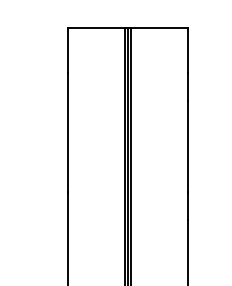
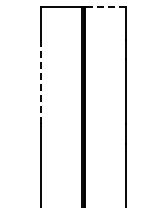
line: (160, 27) -> (106, 7), solid -> dashed
line: (68, 133) -> (41, 82), solid -> dashed

